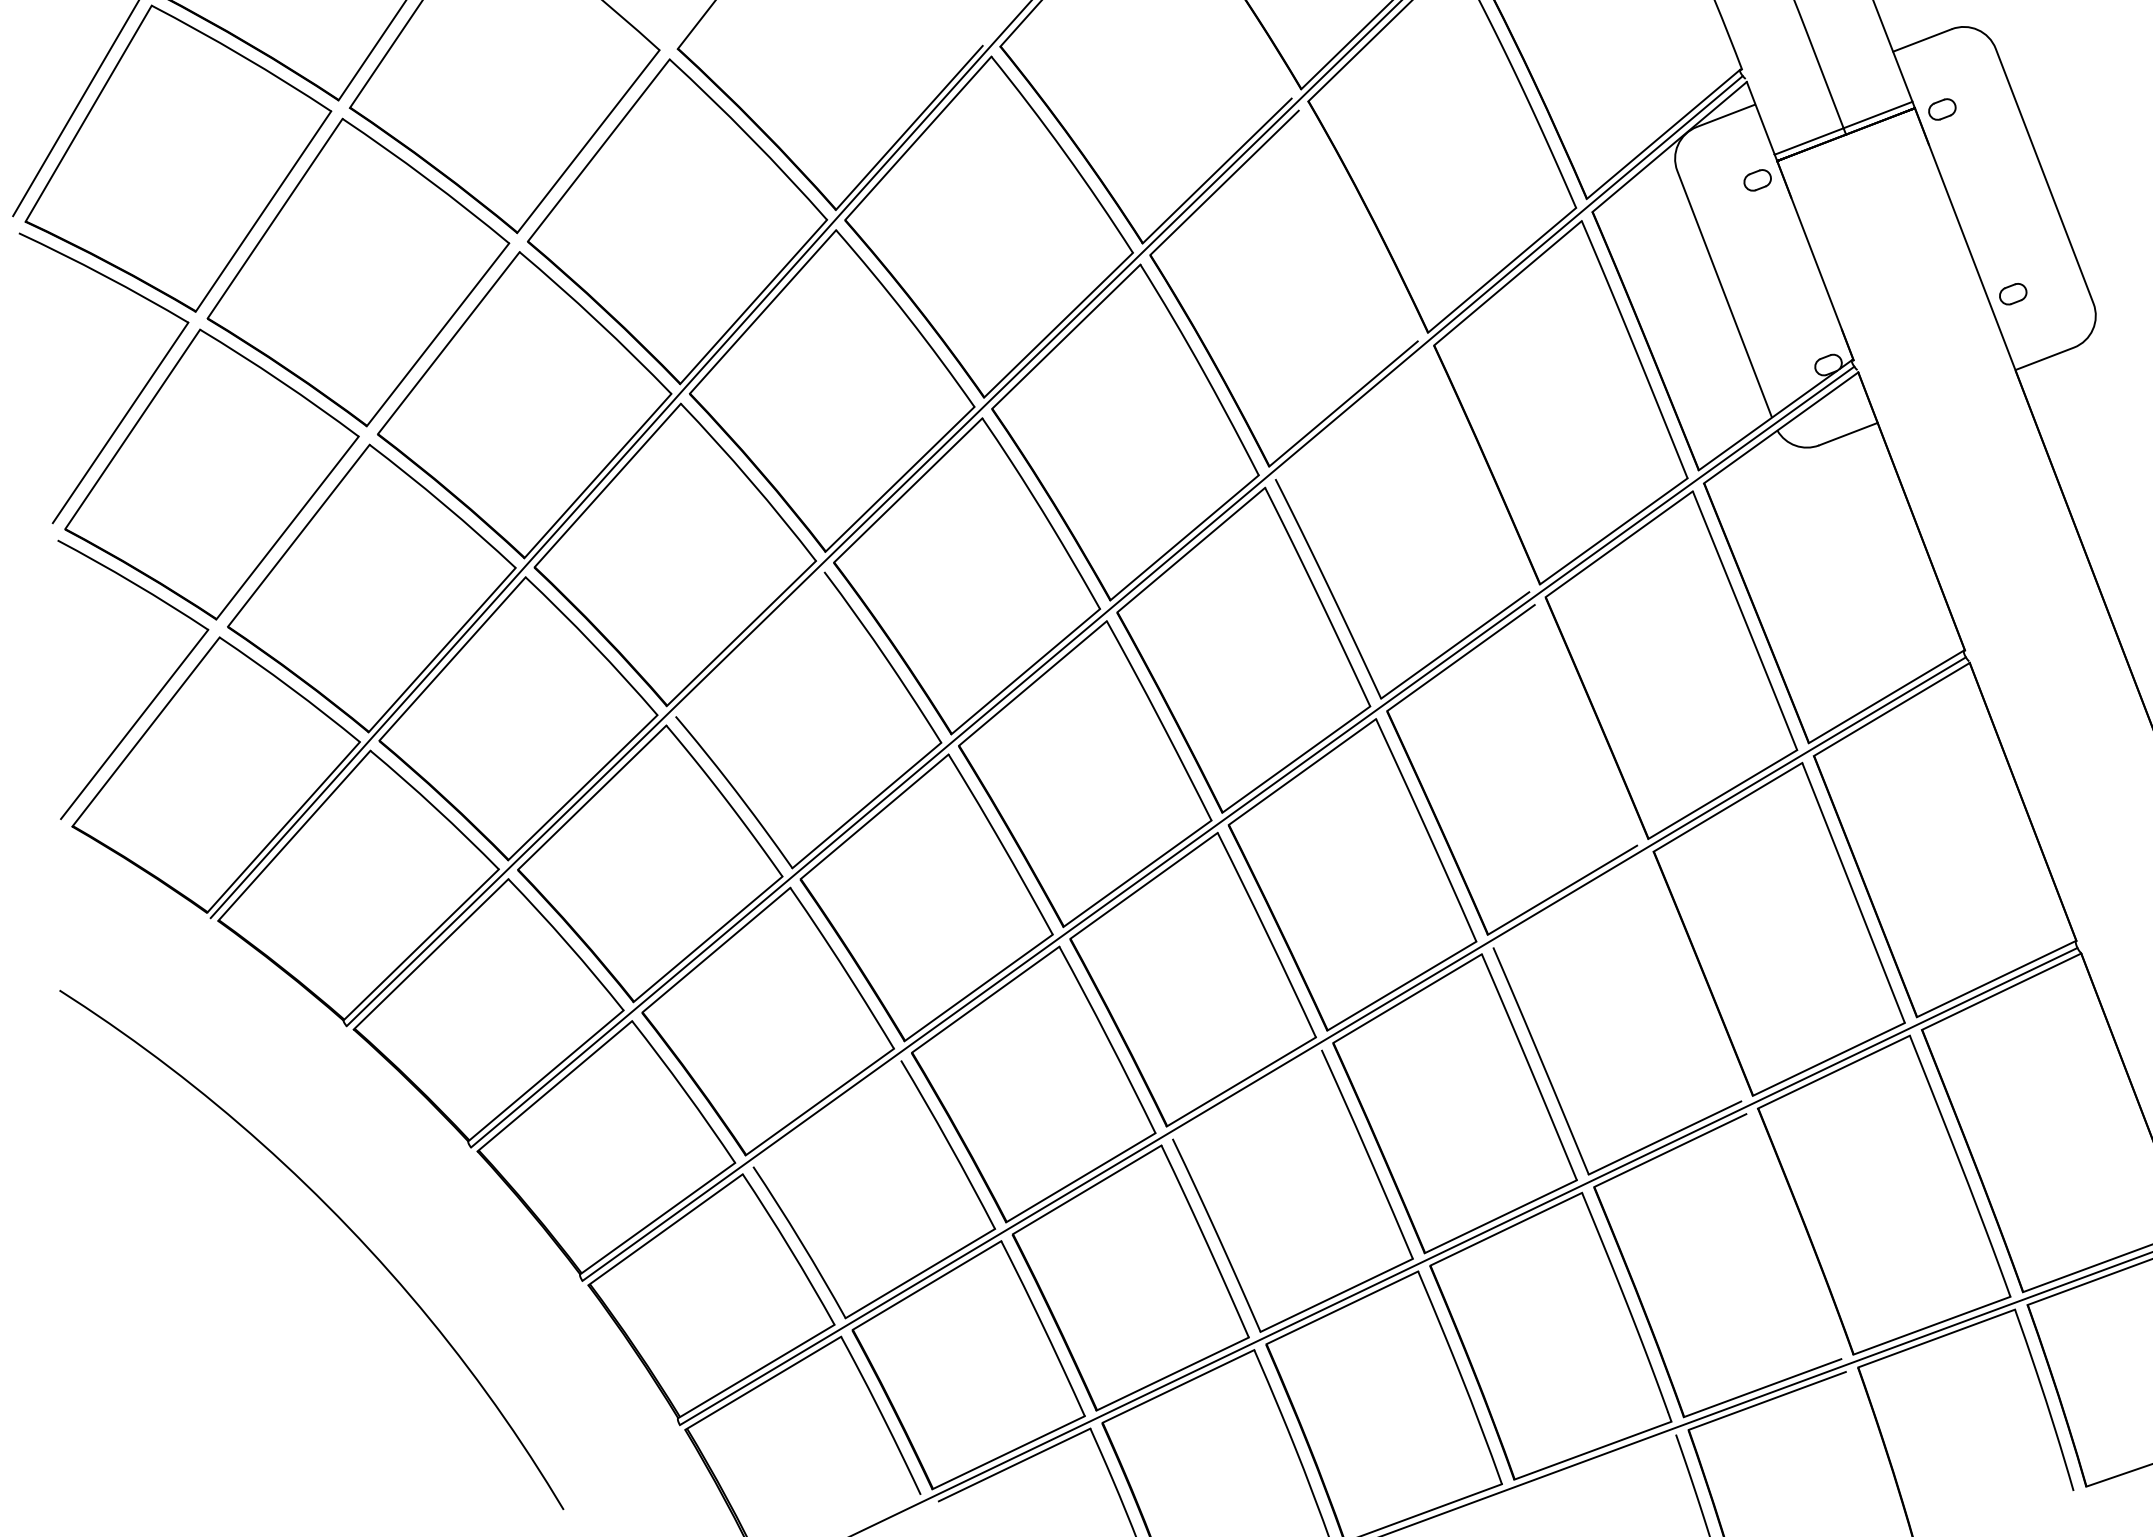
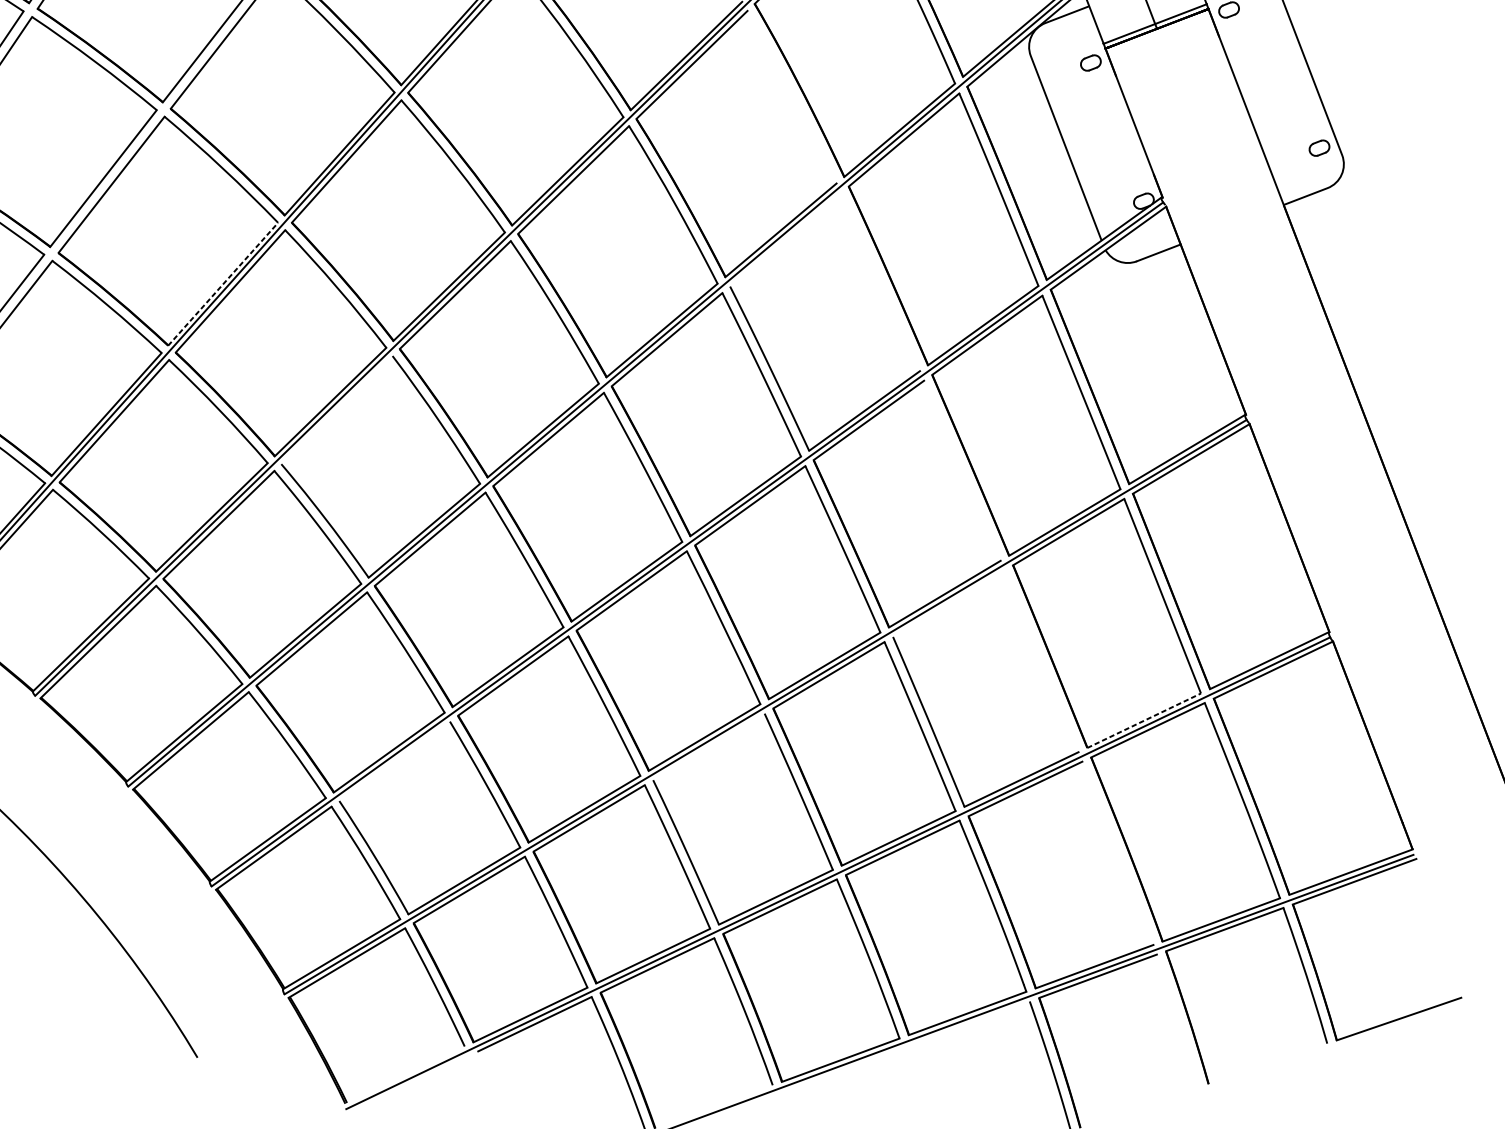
part: (2013, 294) -> (1319, 148), moved
line: (598, 475) -> (223, 283), solid -> dashed
line: (1829, 1059) -> (1144, 720), solid -> dashed

